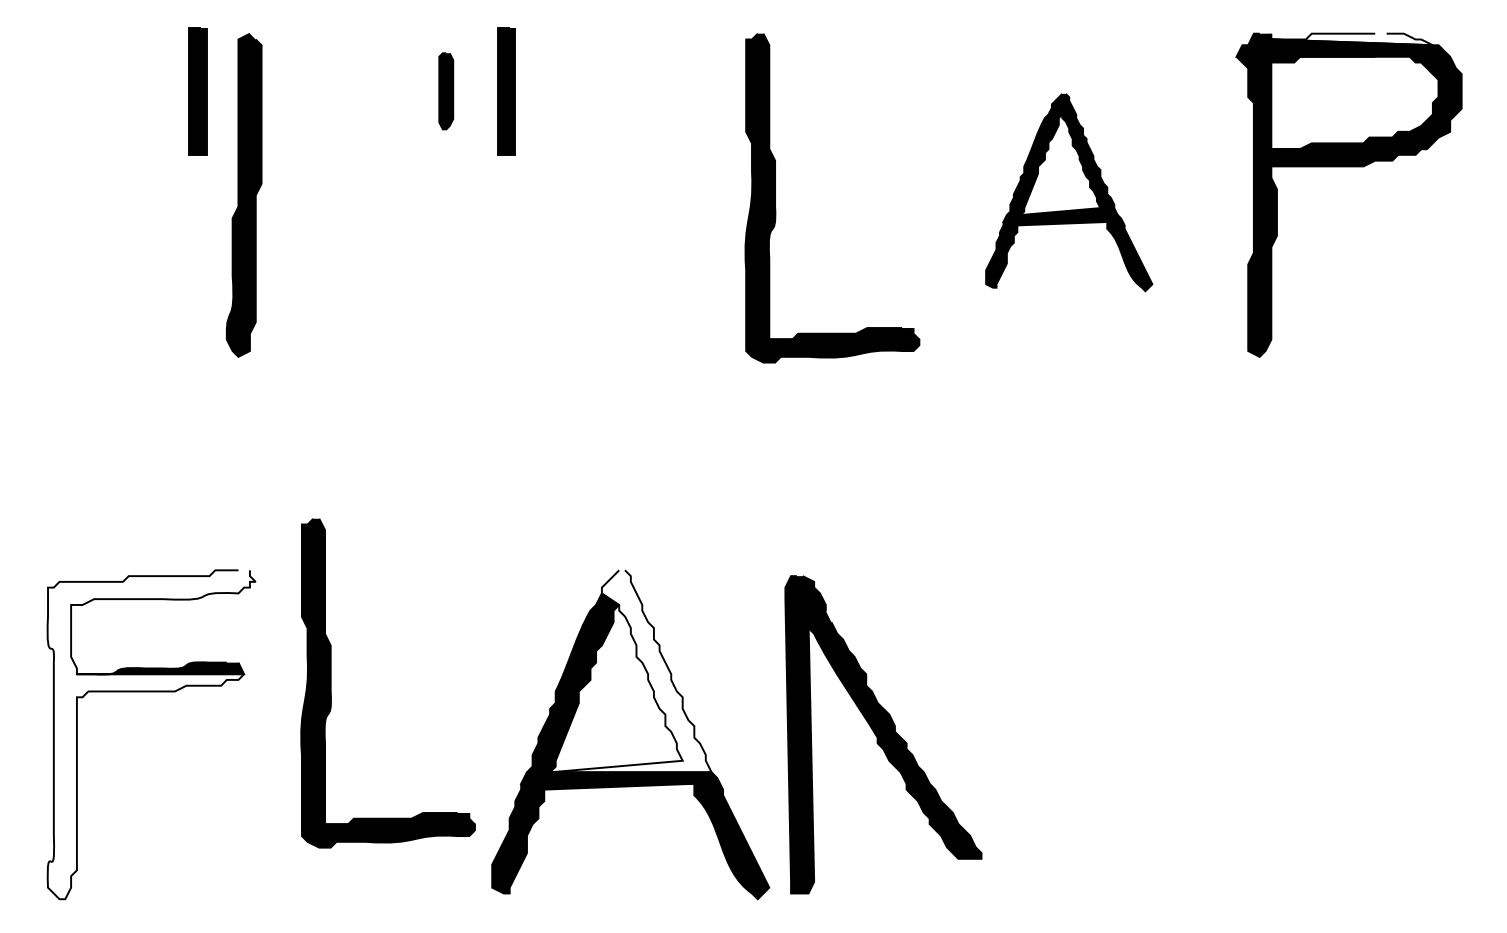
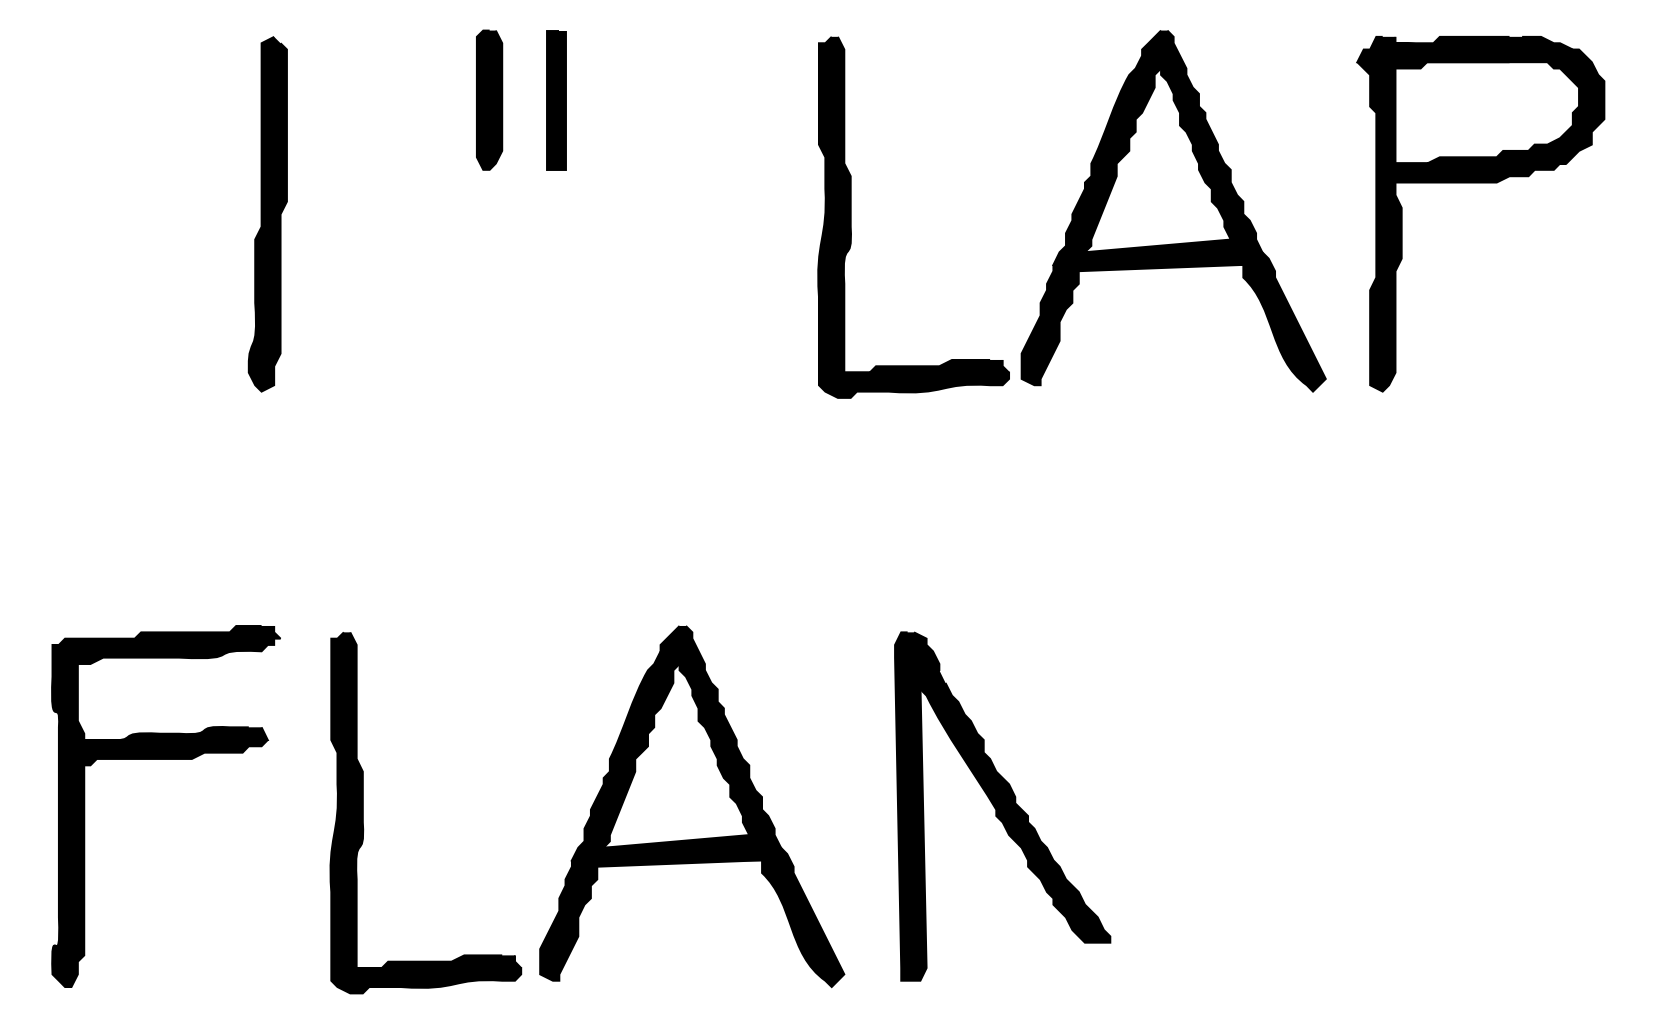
fill: (1351, 38) -> (1483, 42), added
part: (446, 90) -> (489, 99), size x1.67
part: (198, 91) -> (217, 100), removed
part: (1069, 192) -> (1173, 211), size x1.67
fill: (630, 670) -> (692, 736), added
part: (331, 683) -> (363, 813), moved
fill: (151, 734) -> (166, 806), added
part: (883, 734) -> (1002, 806), moved

